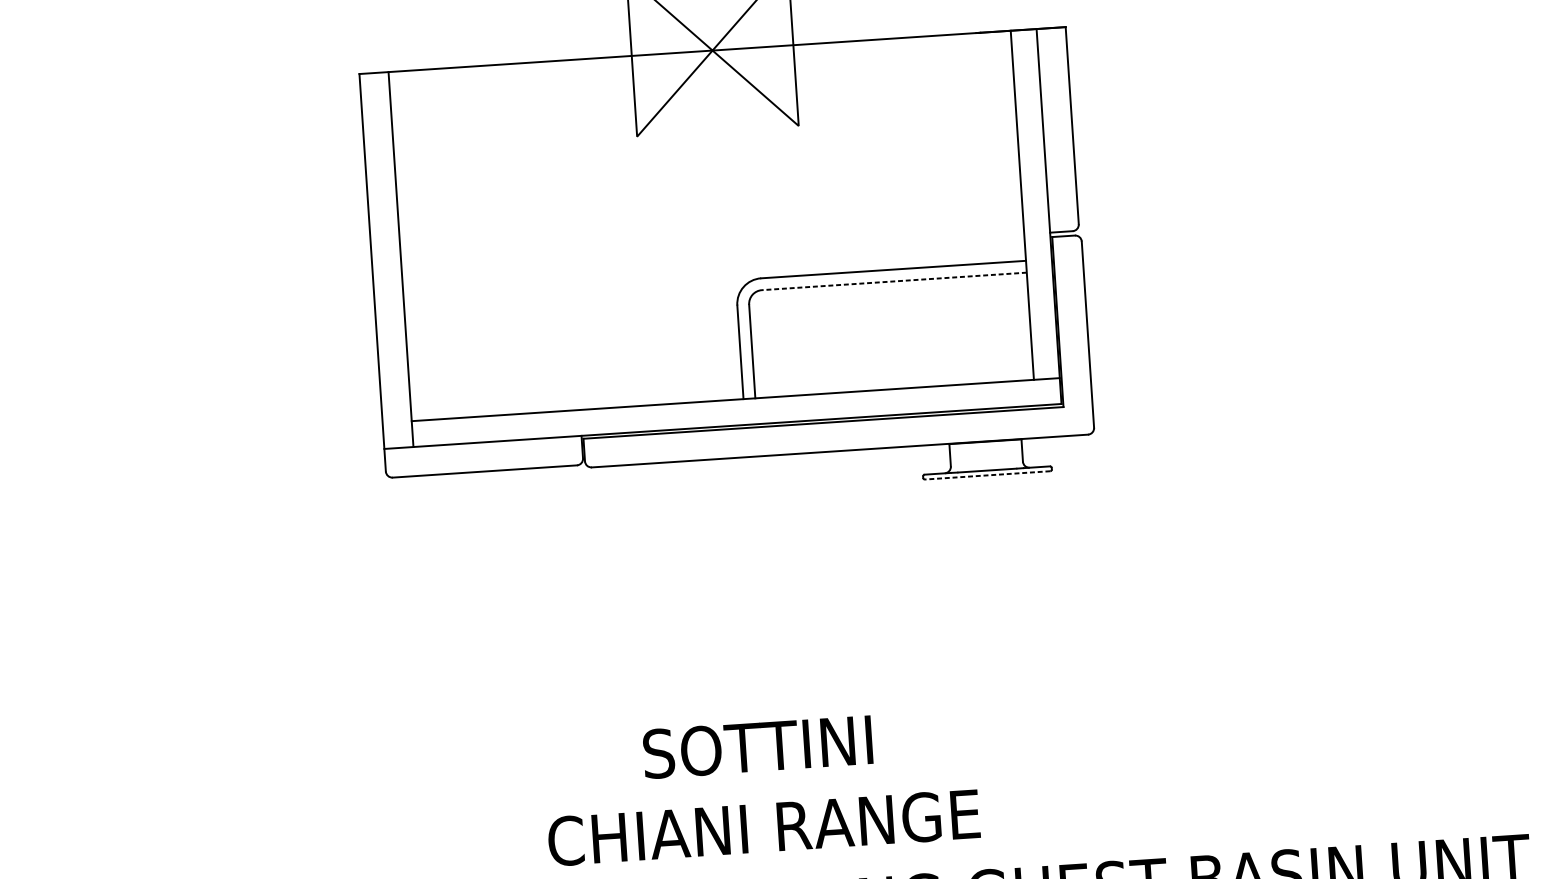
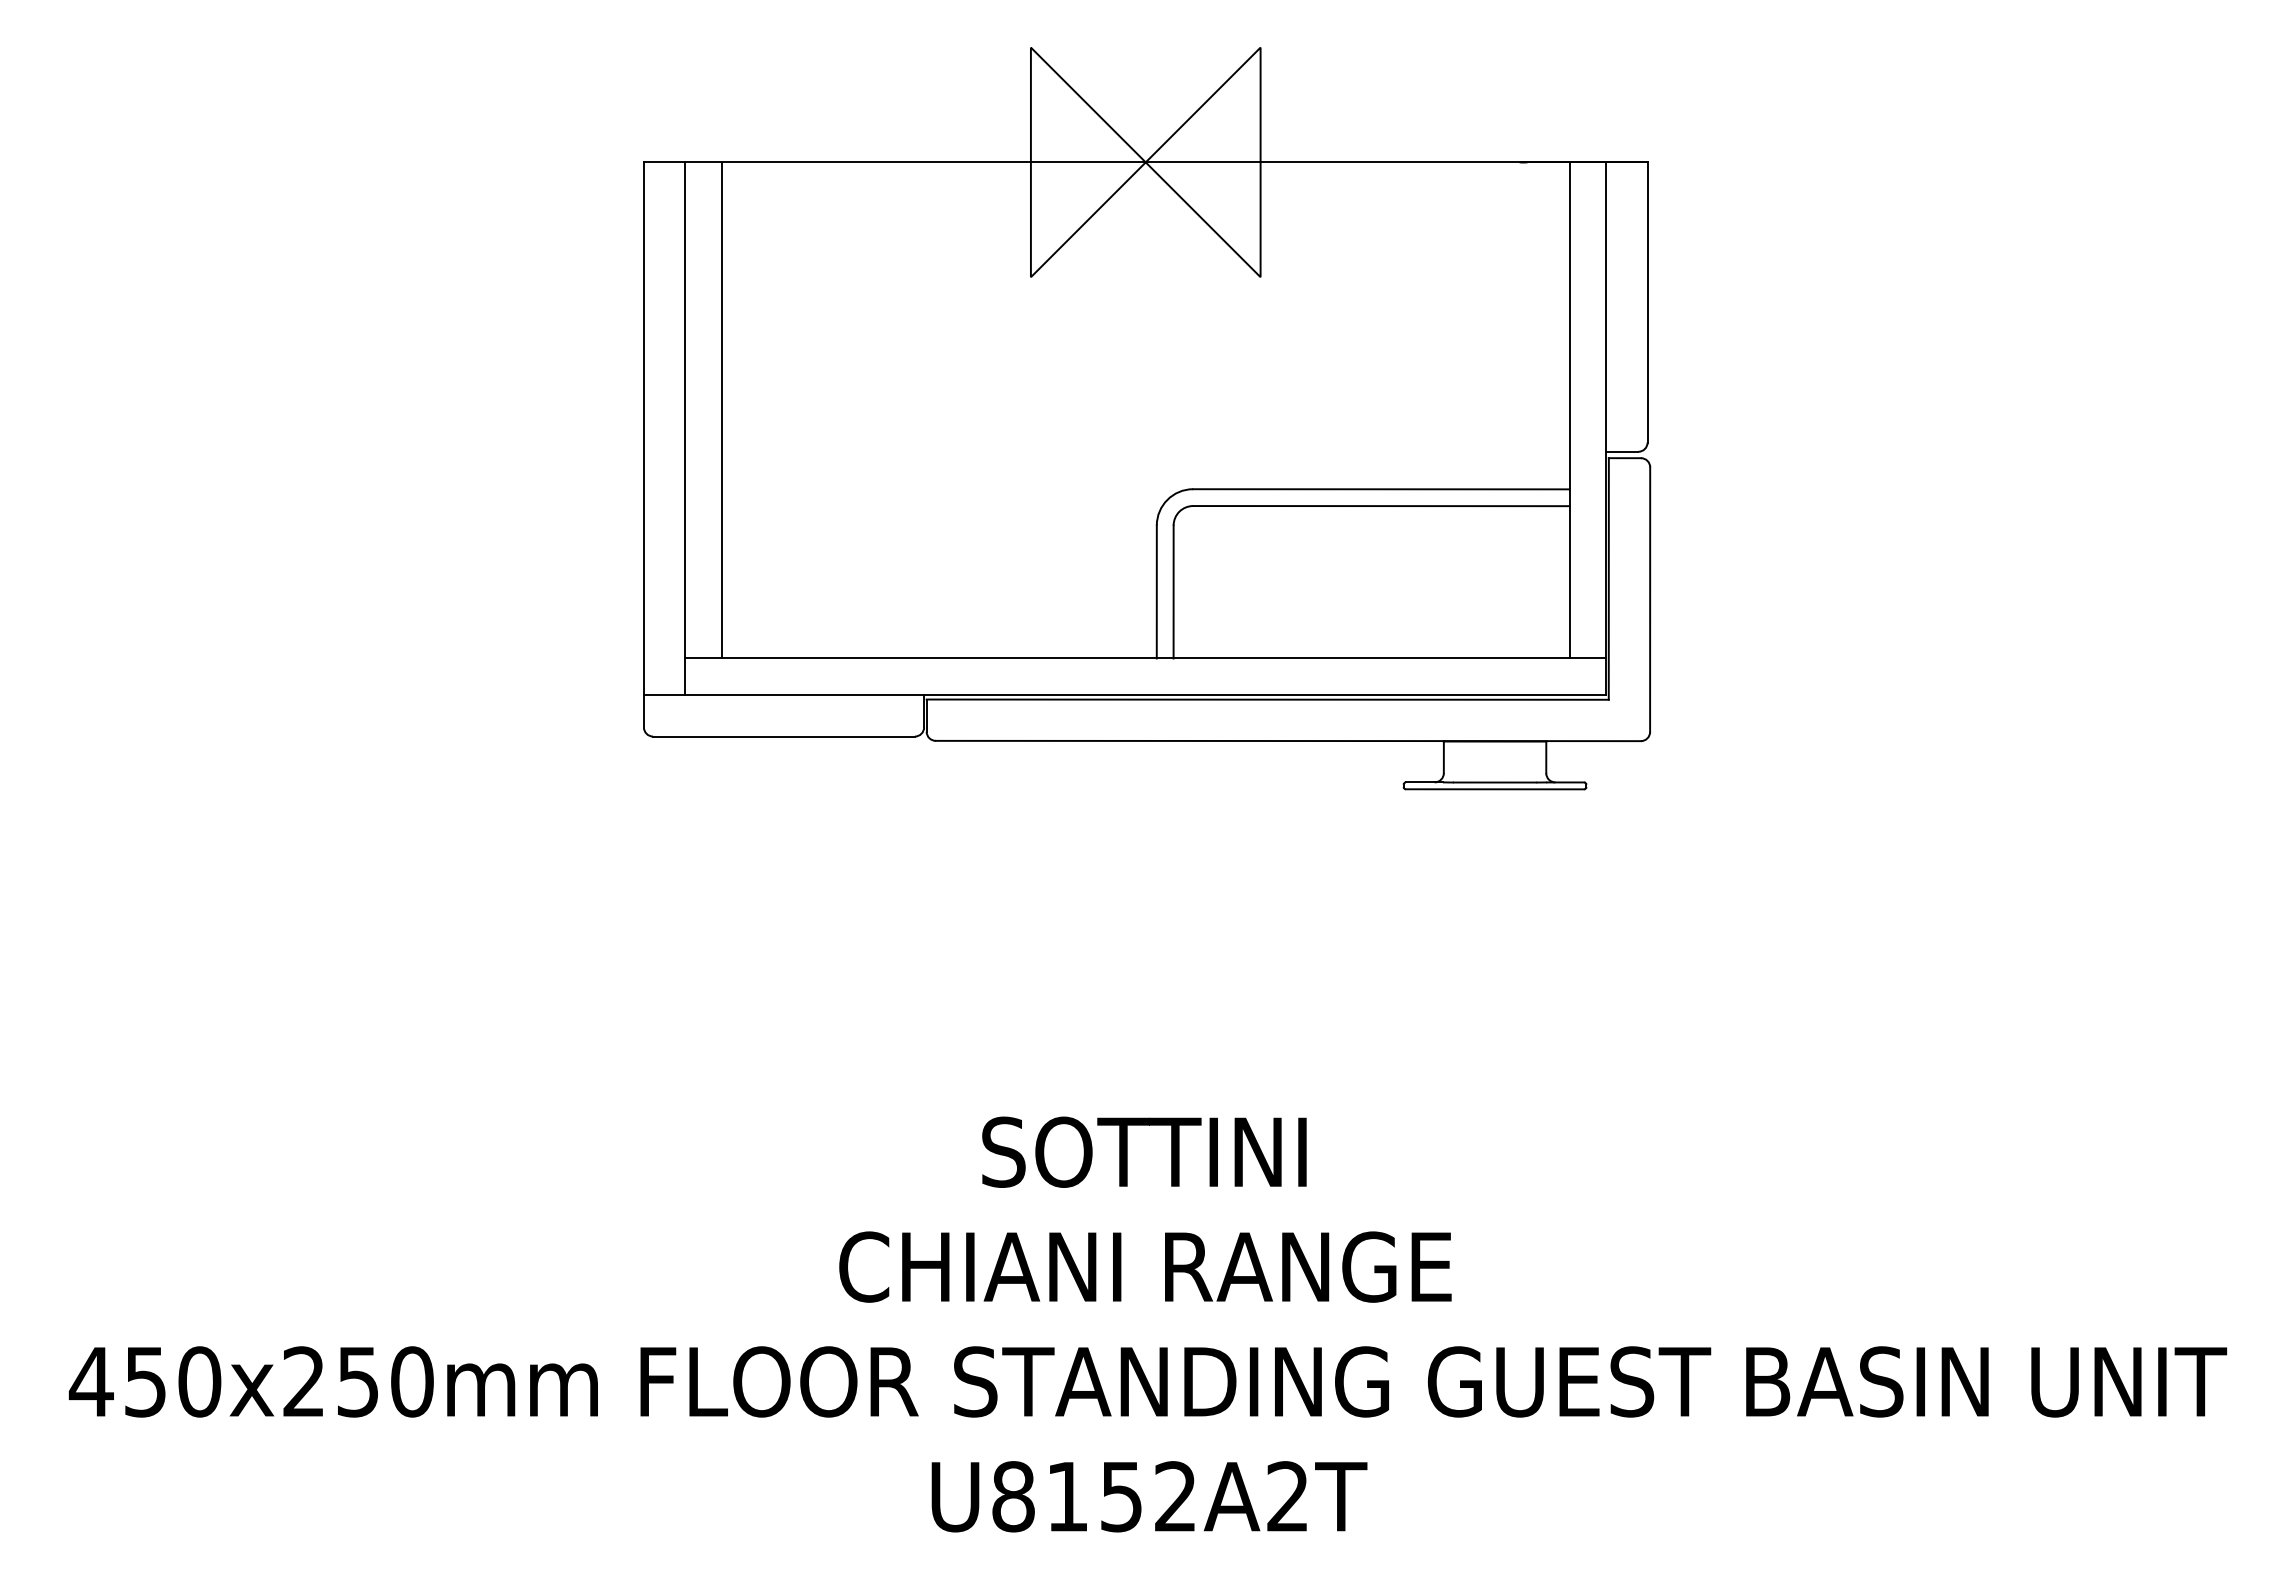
line: (426, 244) -> (722, 410), added
line: (893, 281) -> (1380, 506), dashed -> solid
line: (987, 475) -> (1494, 789), dashed -> solid

